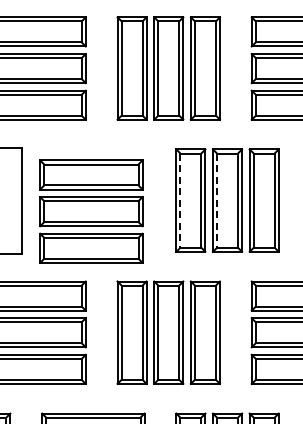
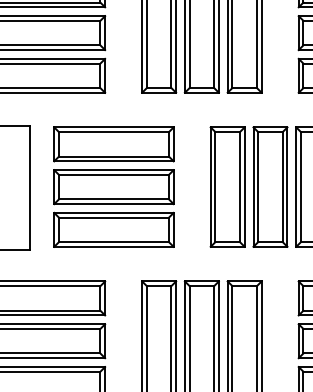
line: (180, 201) -> (215, 188), dashed -> solid
line: (217, 201) -> (258, 188), dashed -> solid
part: (91, 211) -> (114, 186), moved

